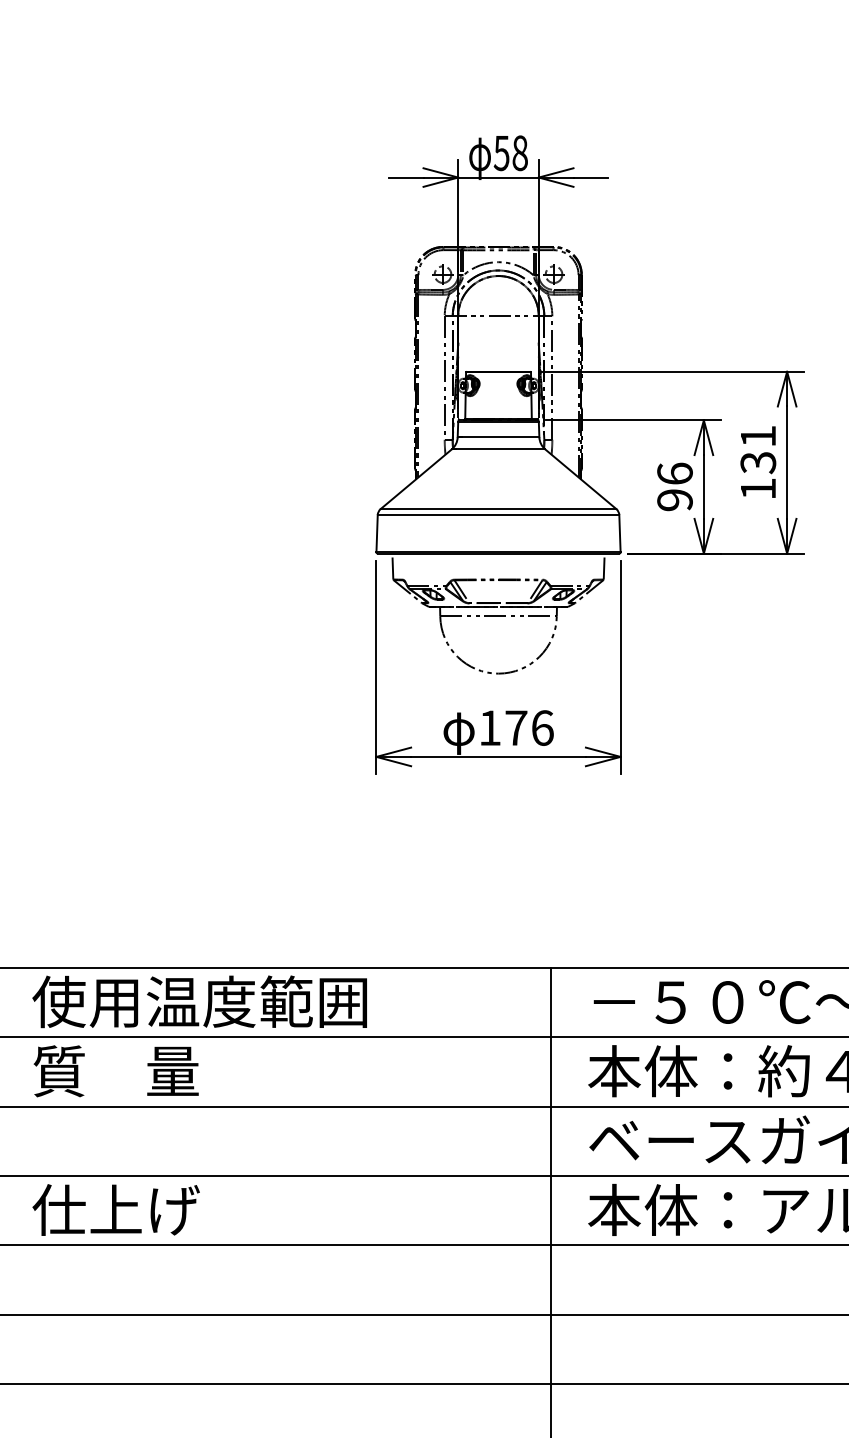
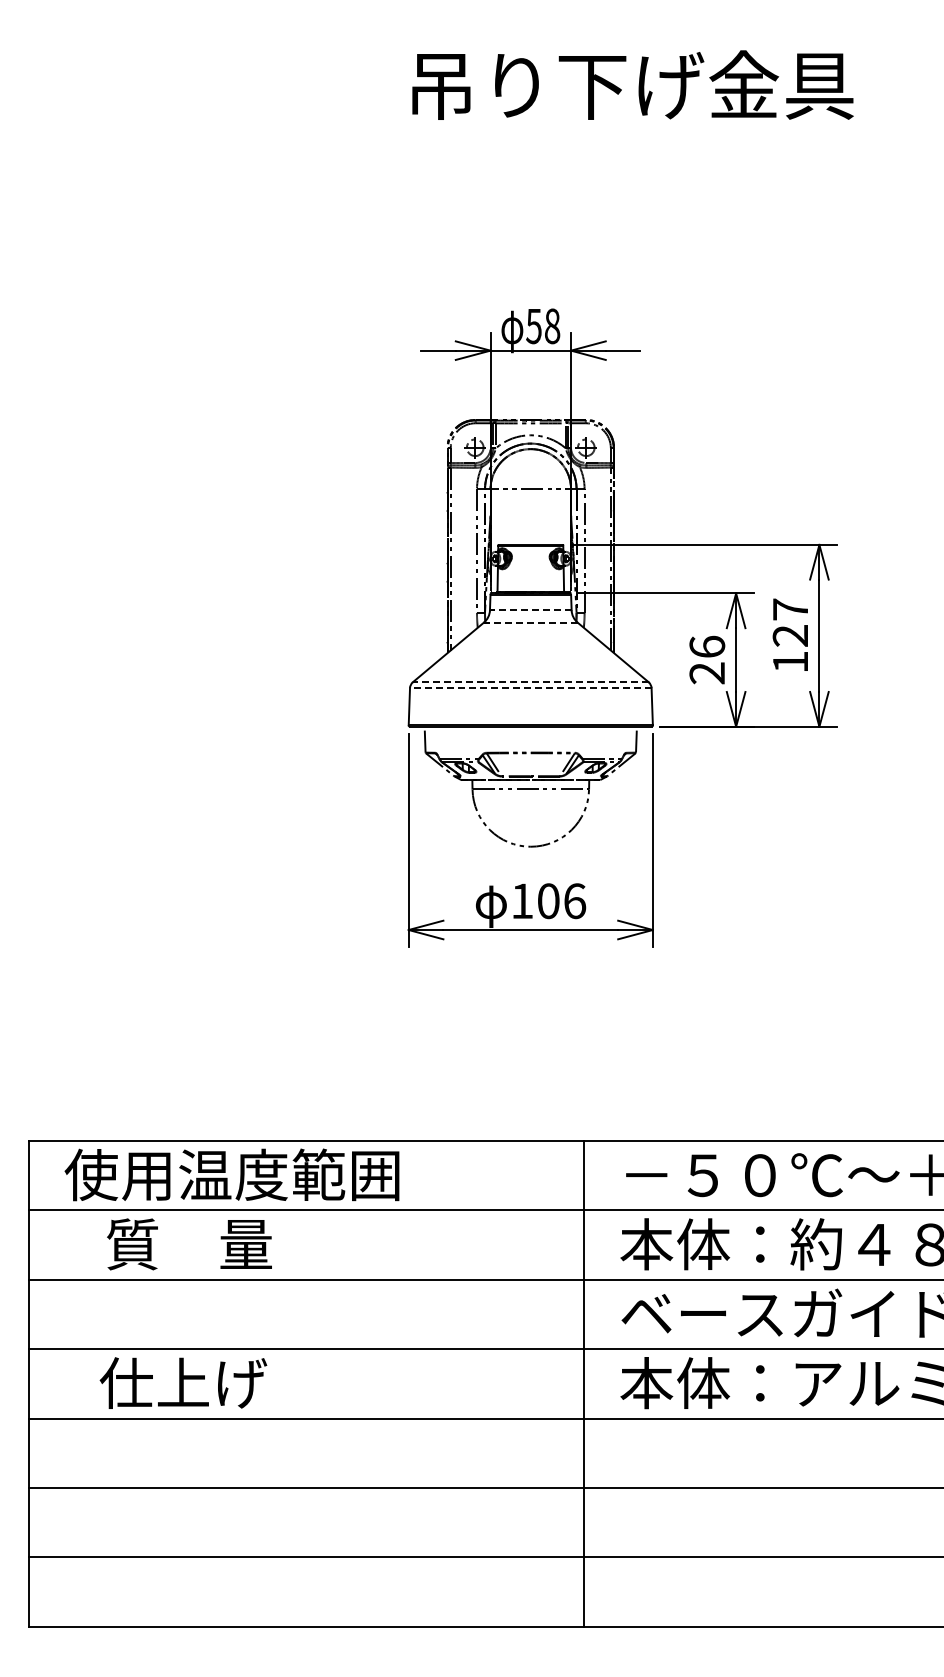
line: (498, 437) -> (530, 610), solid -> dashed
line: (498, 449) -> (530, 622), solid -> dashed
text: (758, 449) -> (790, 622), 131 -> 127
text: (675, 500) -> (707, 673), 96 -> 26
line: (498, 509) -> (530, 682), solid -> dashed
line: (498, 515) -> (530, 688), solid -> dashed
text: (516, 728) -> (548, 901), 176 -> 106
text: (116, 1071) -> (189, 1244), moved
text: (116, 1209) -> (183, 1382), moved

